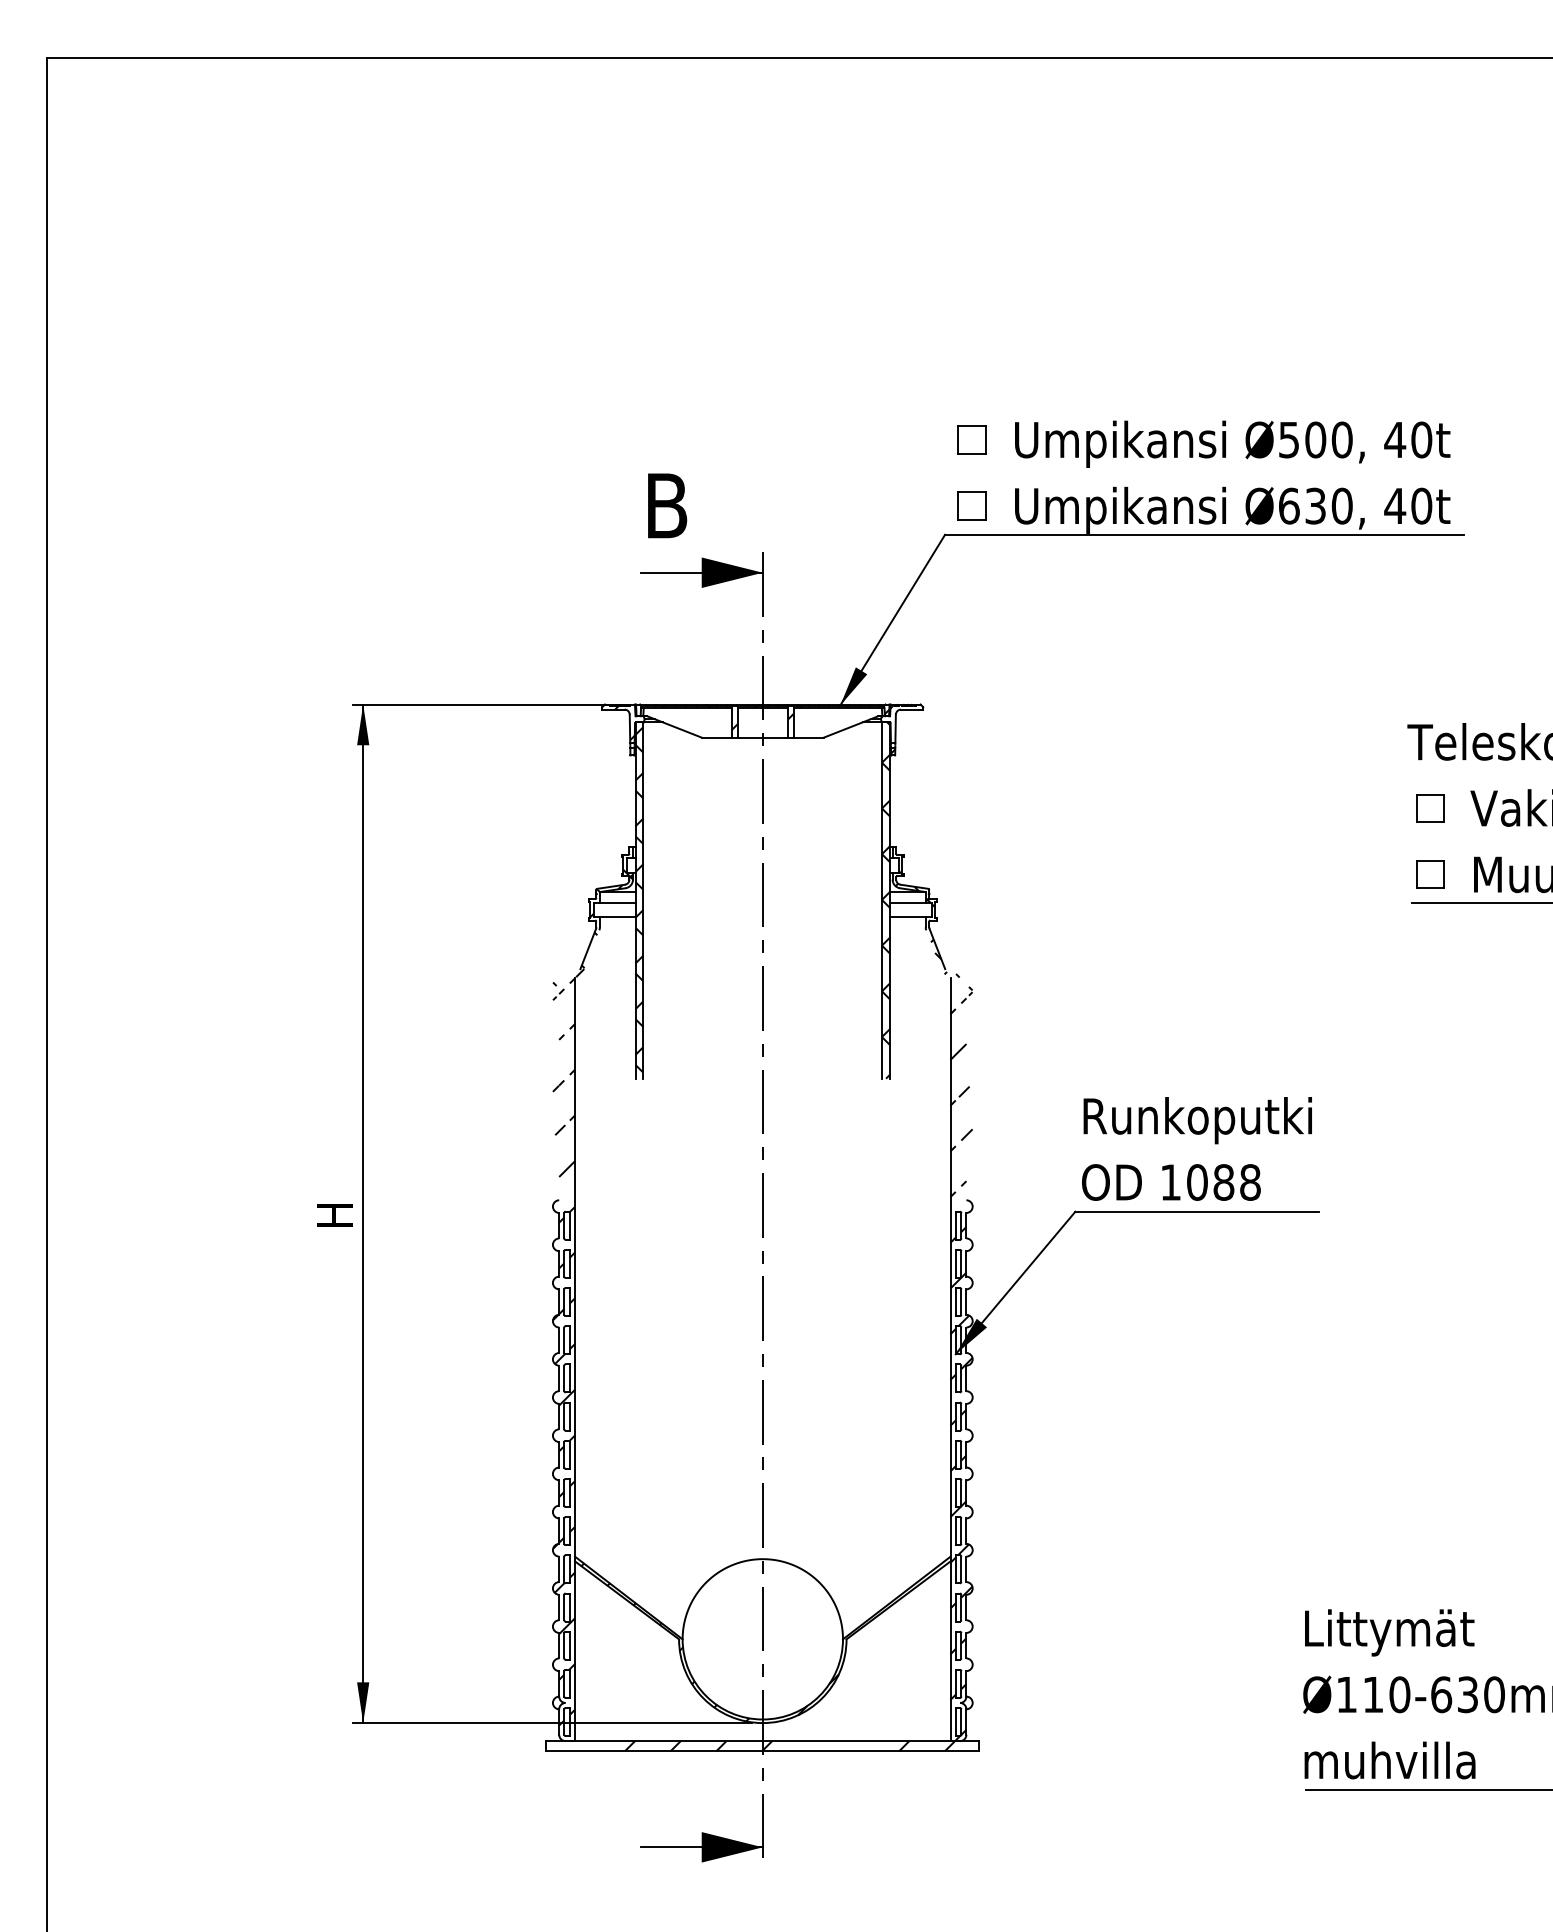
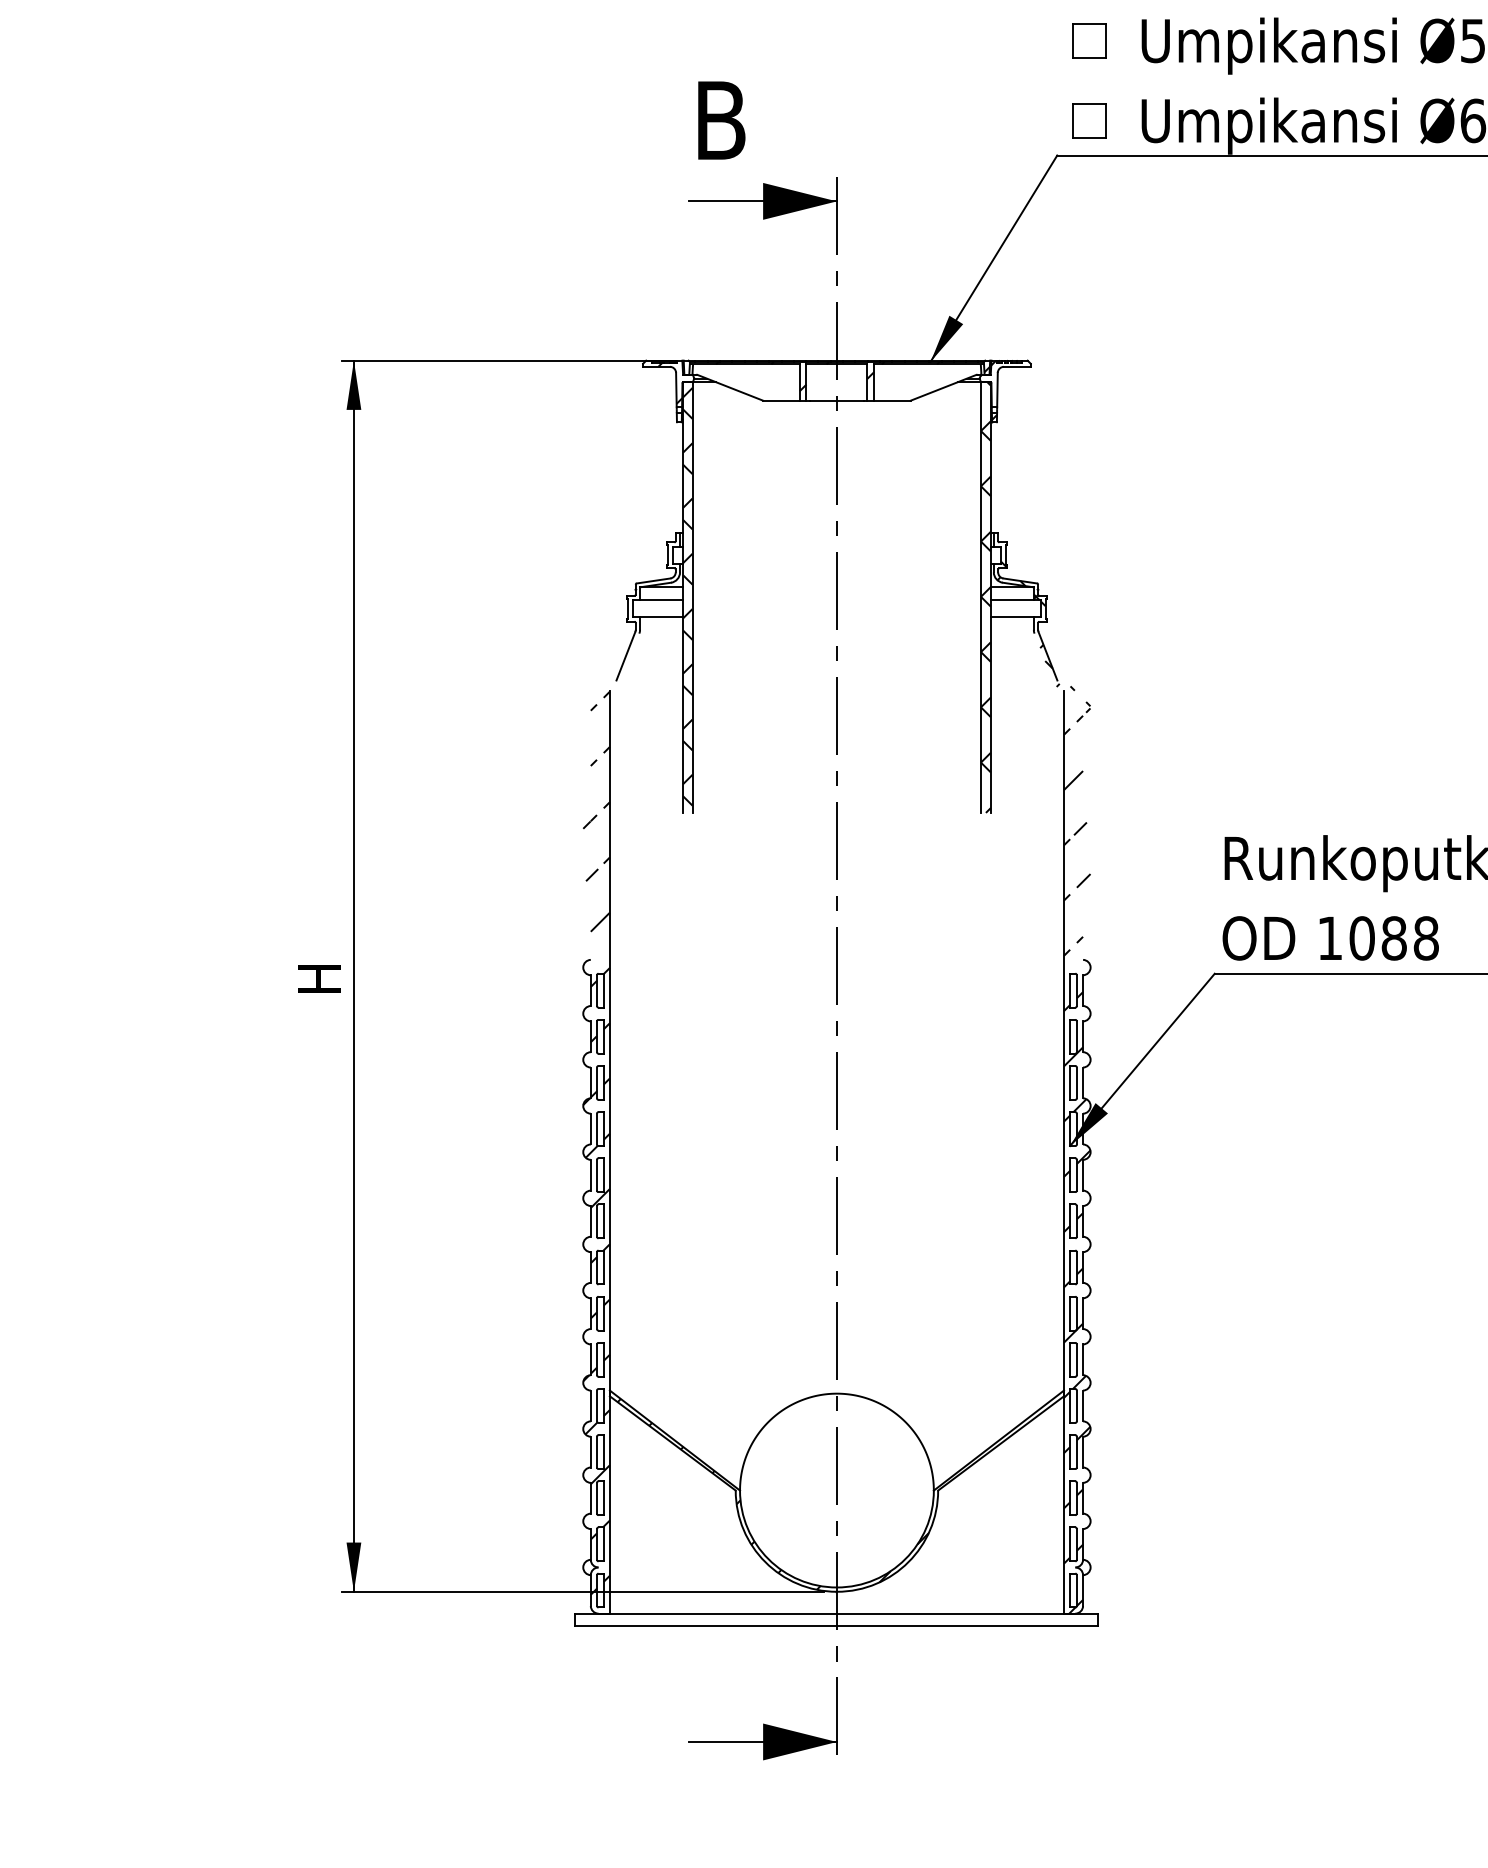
hatch: (593, 934) -> (632, 638), removed
hatch: (789, 1746) -> (869, 1620), removed

